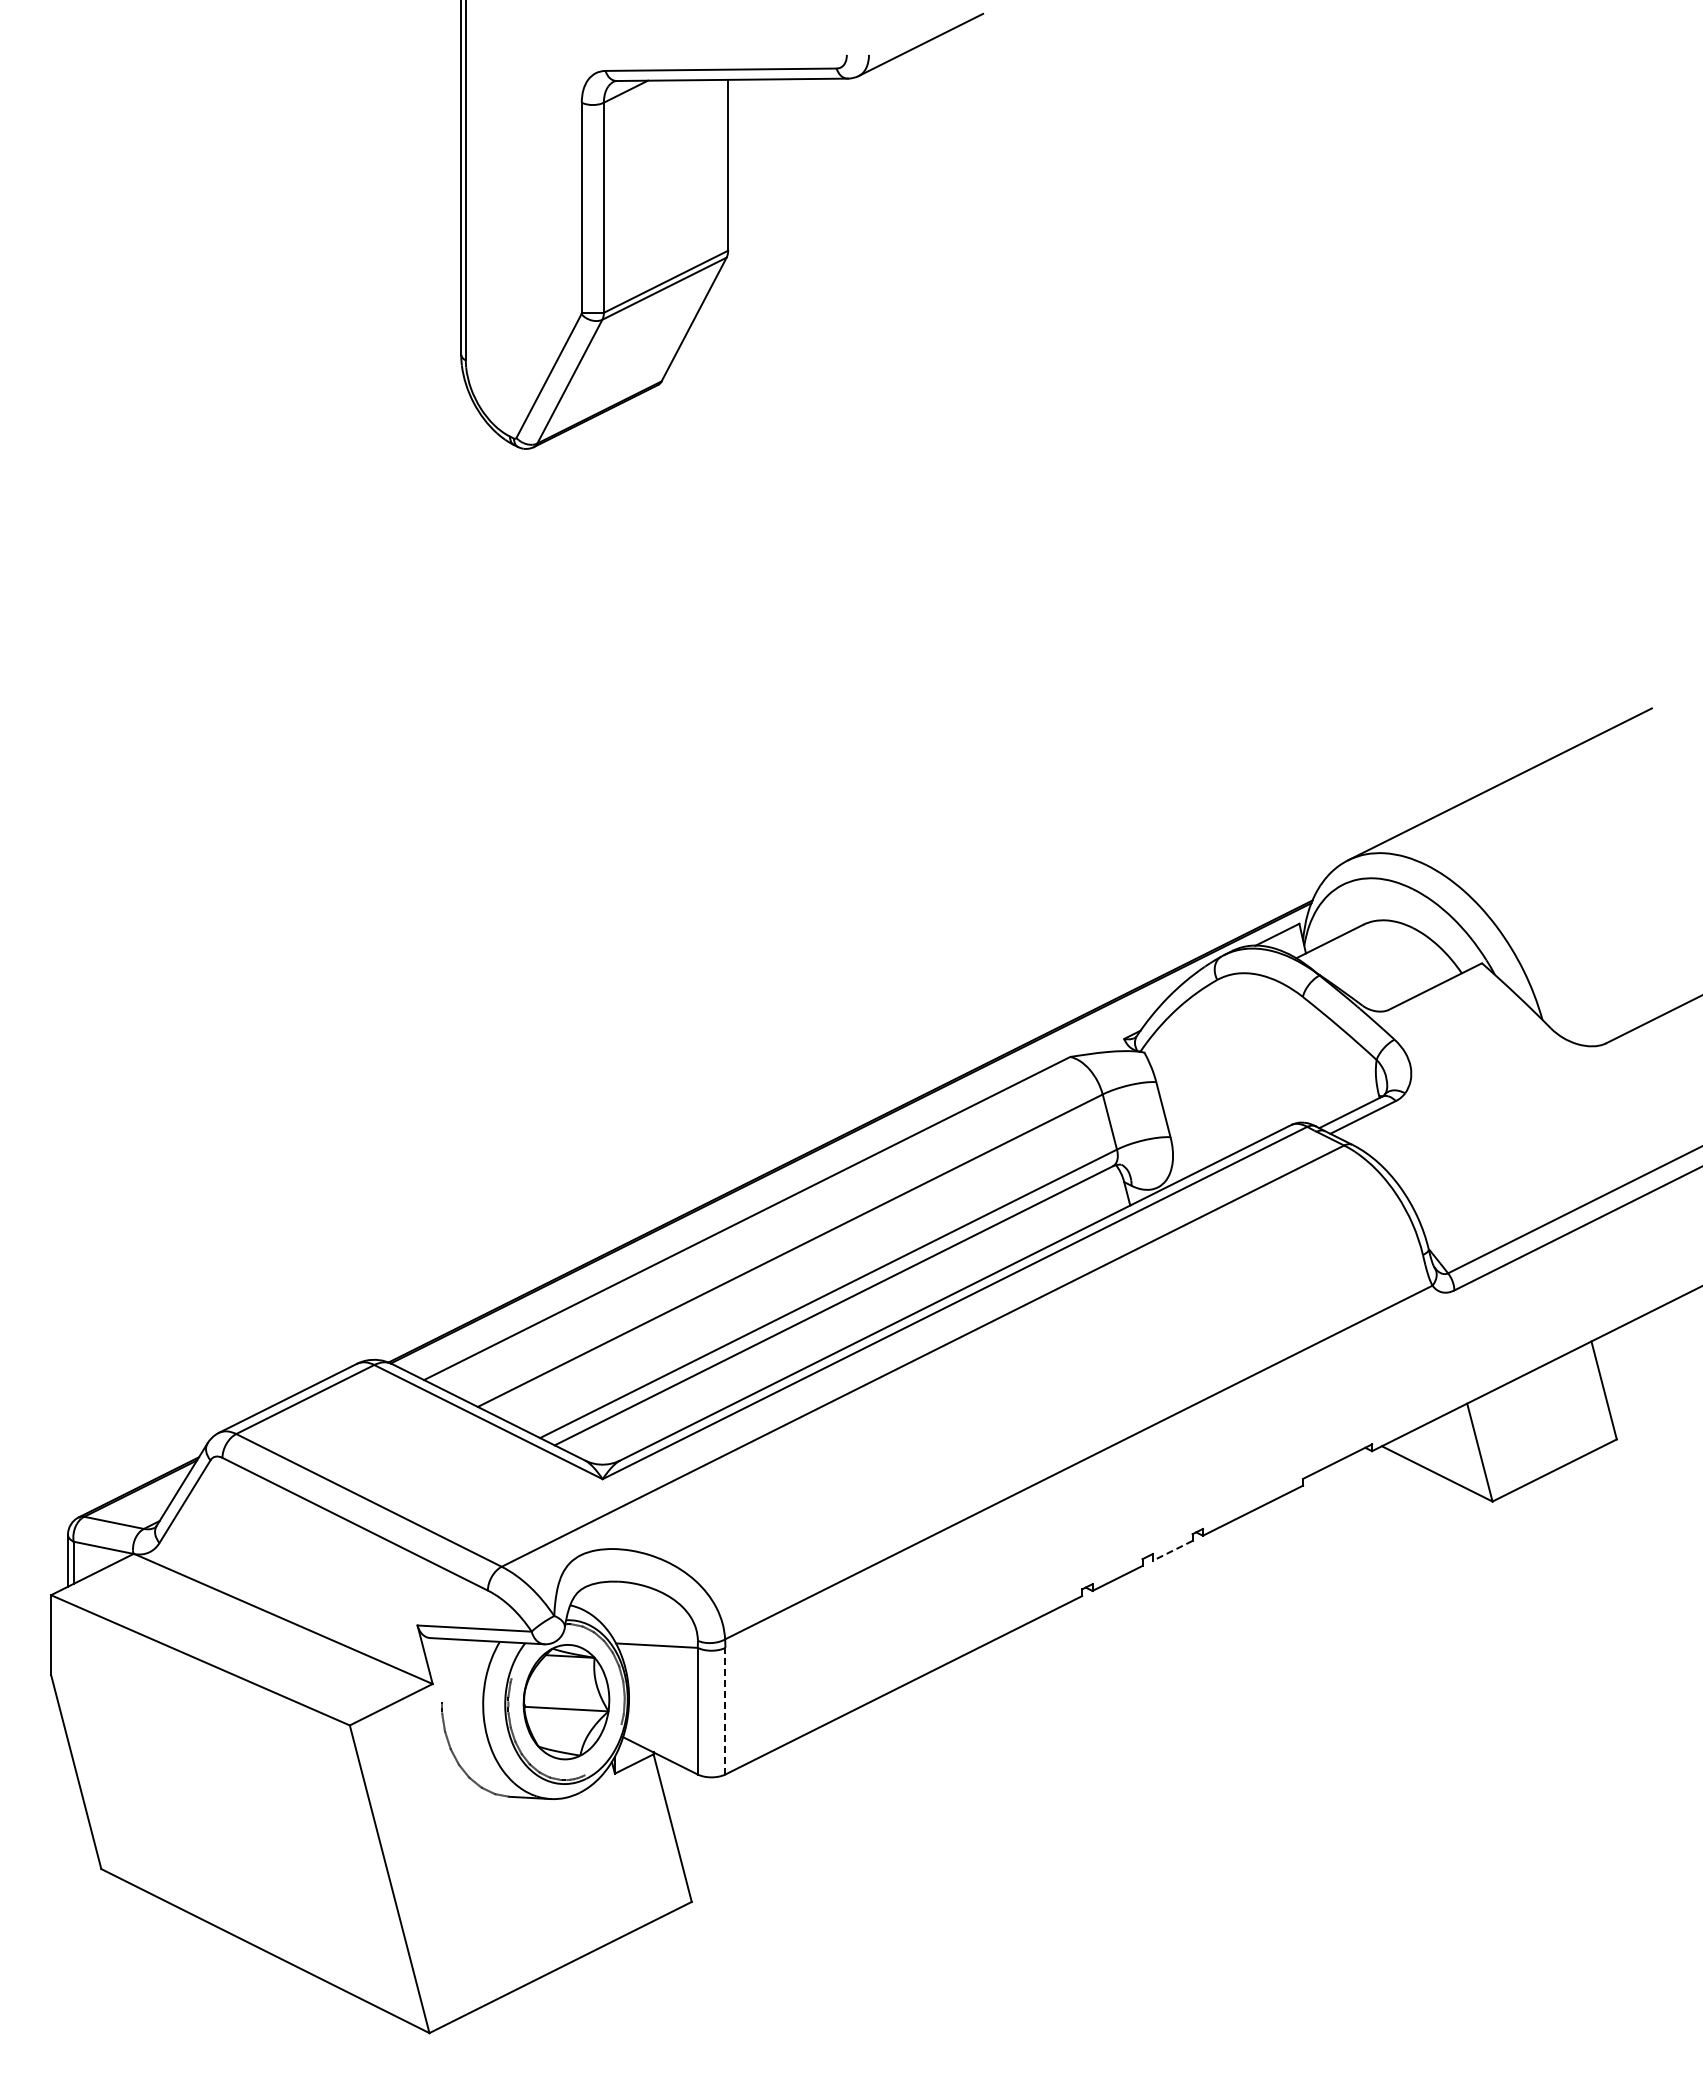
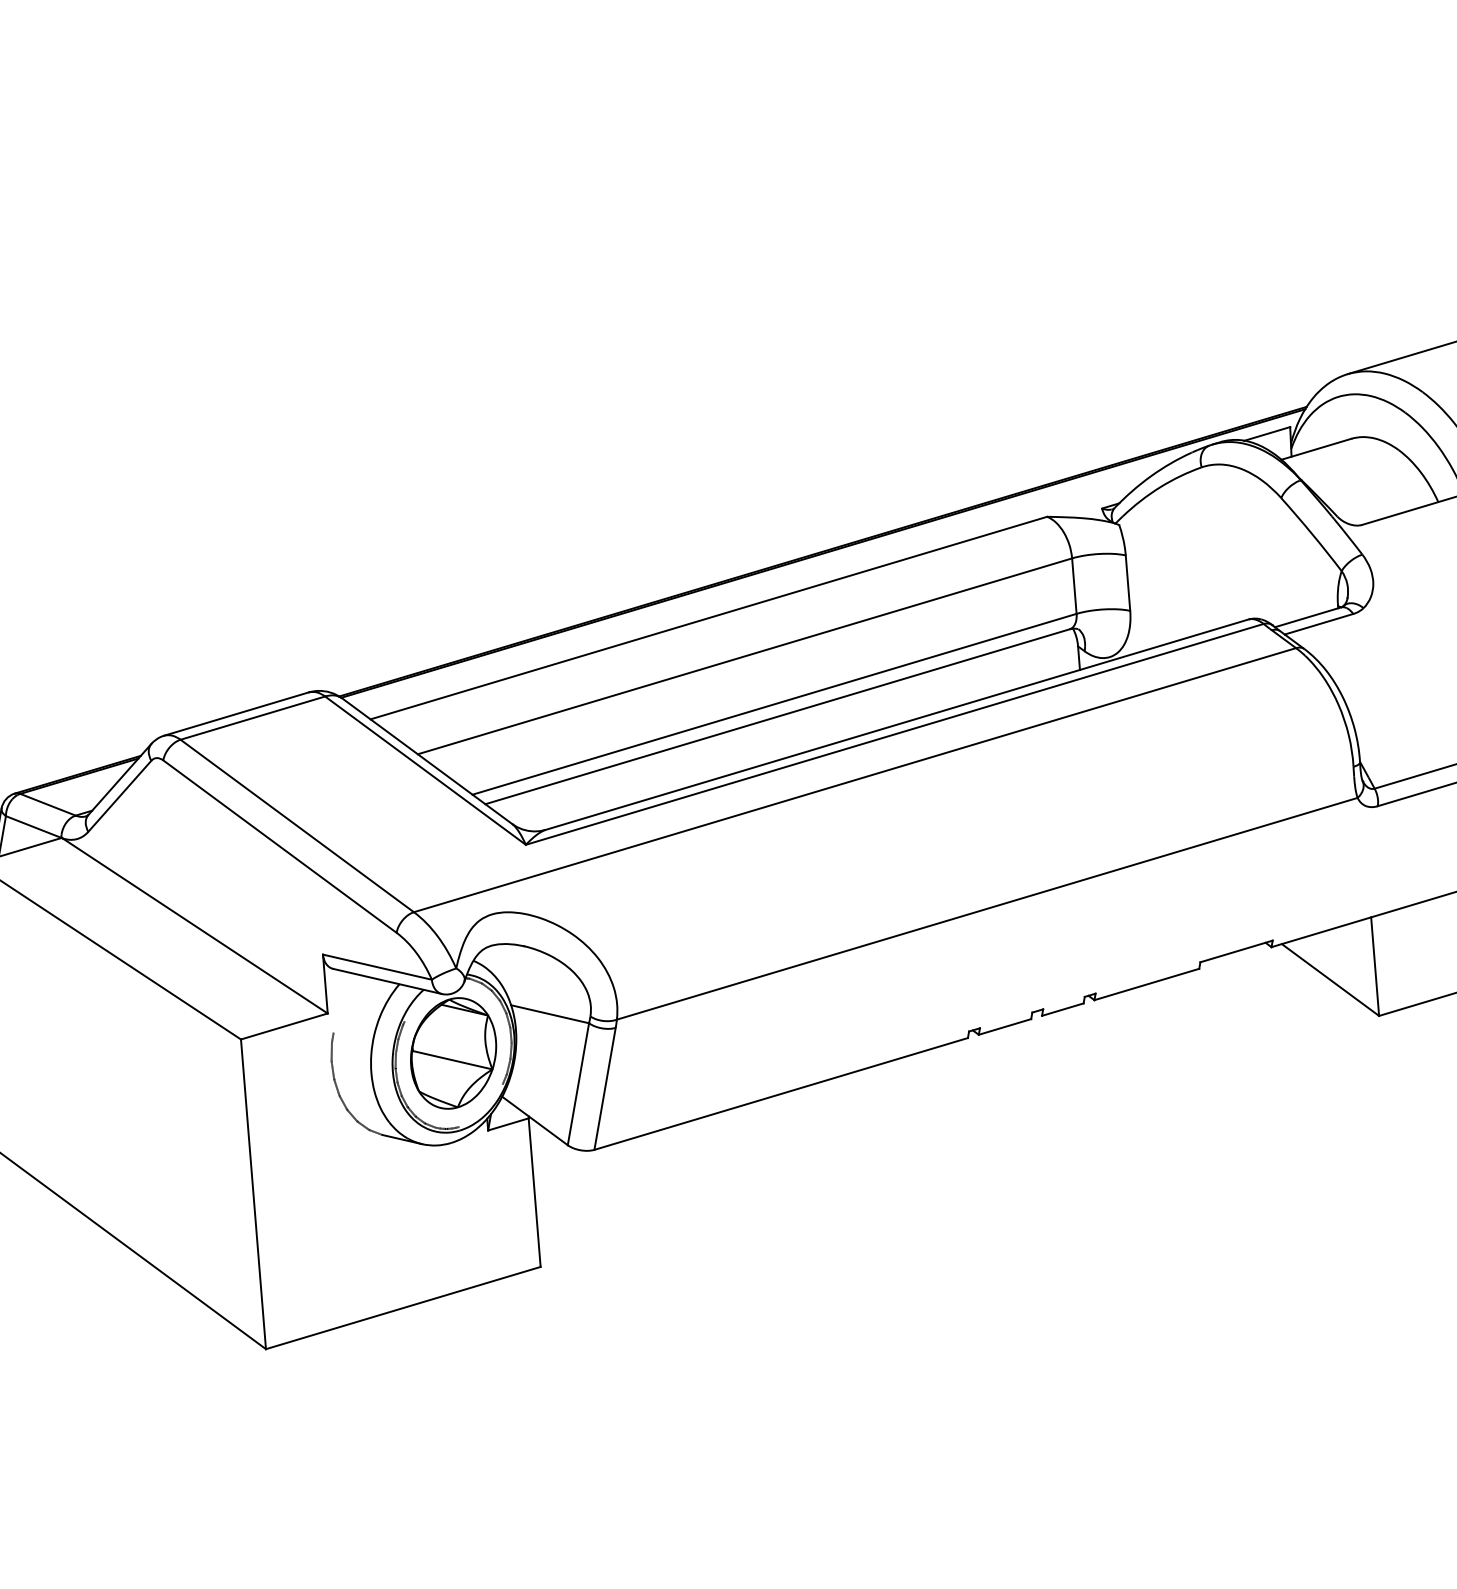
line: (1172, 1551) -> (1062, 1010), dashed -> solid
line: (725, 1710) -> (605, 1088), dashed -> solid

